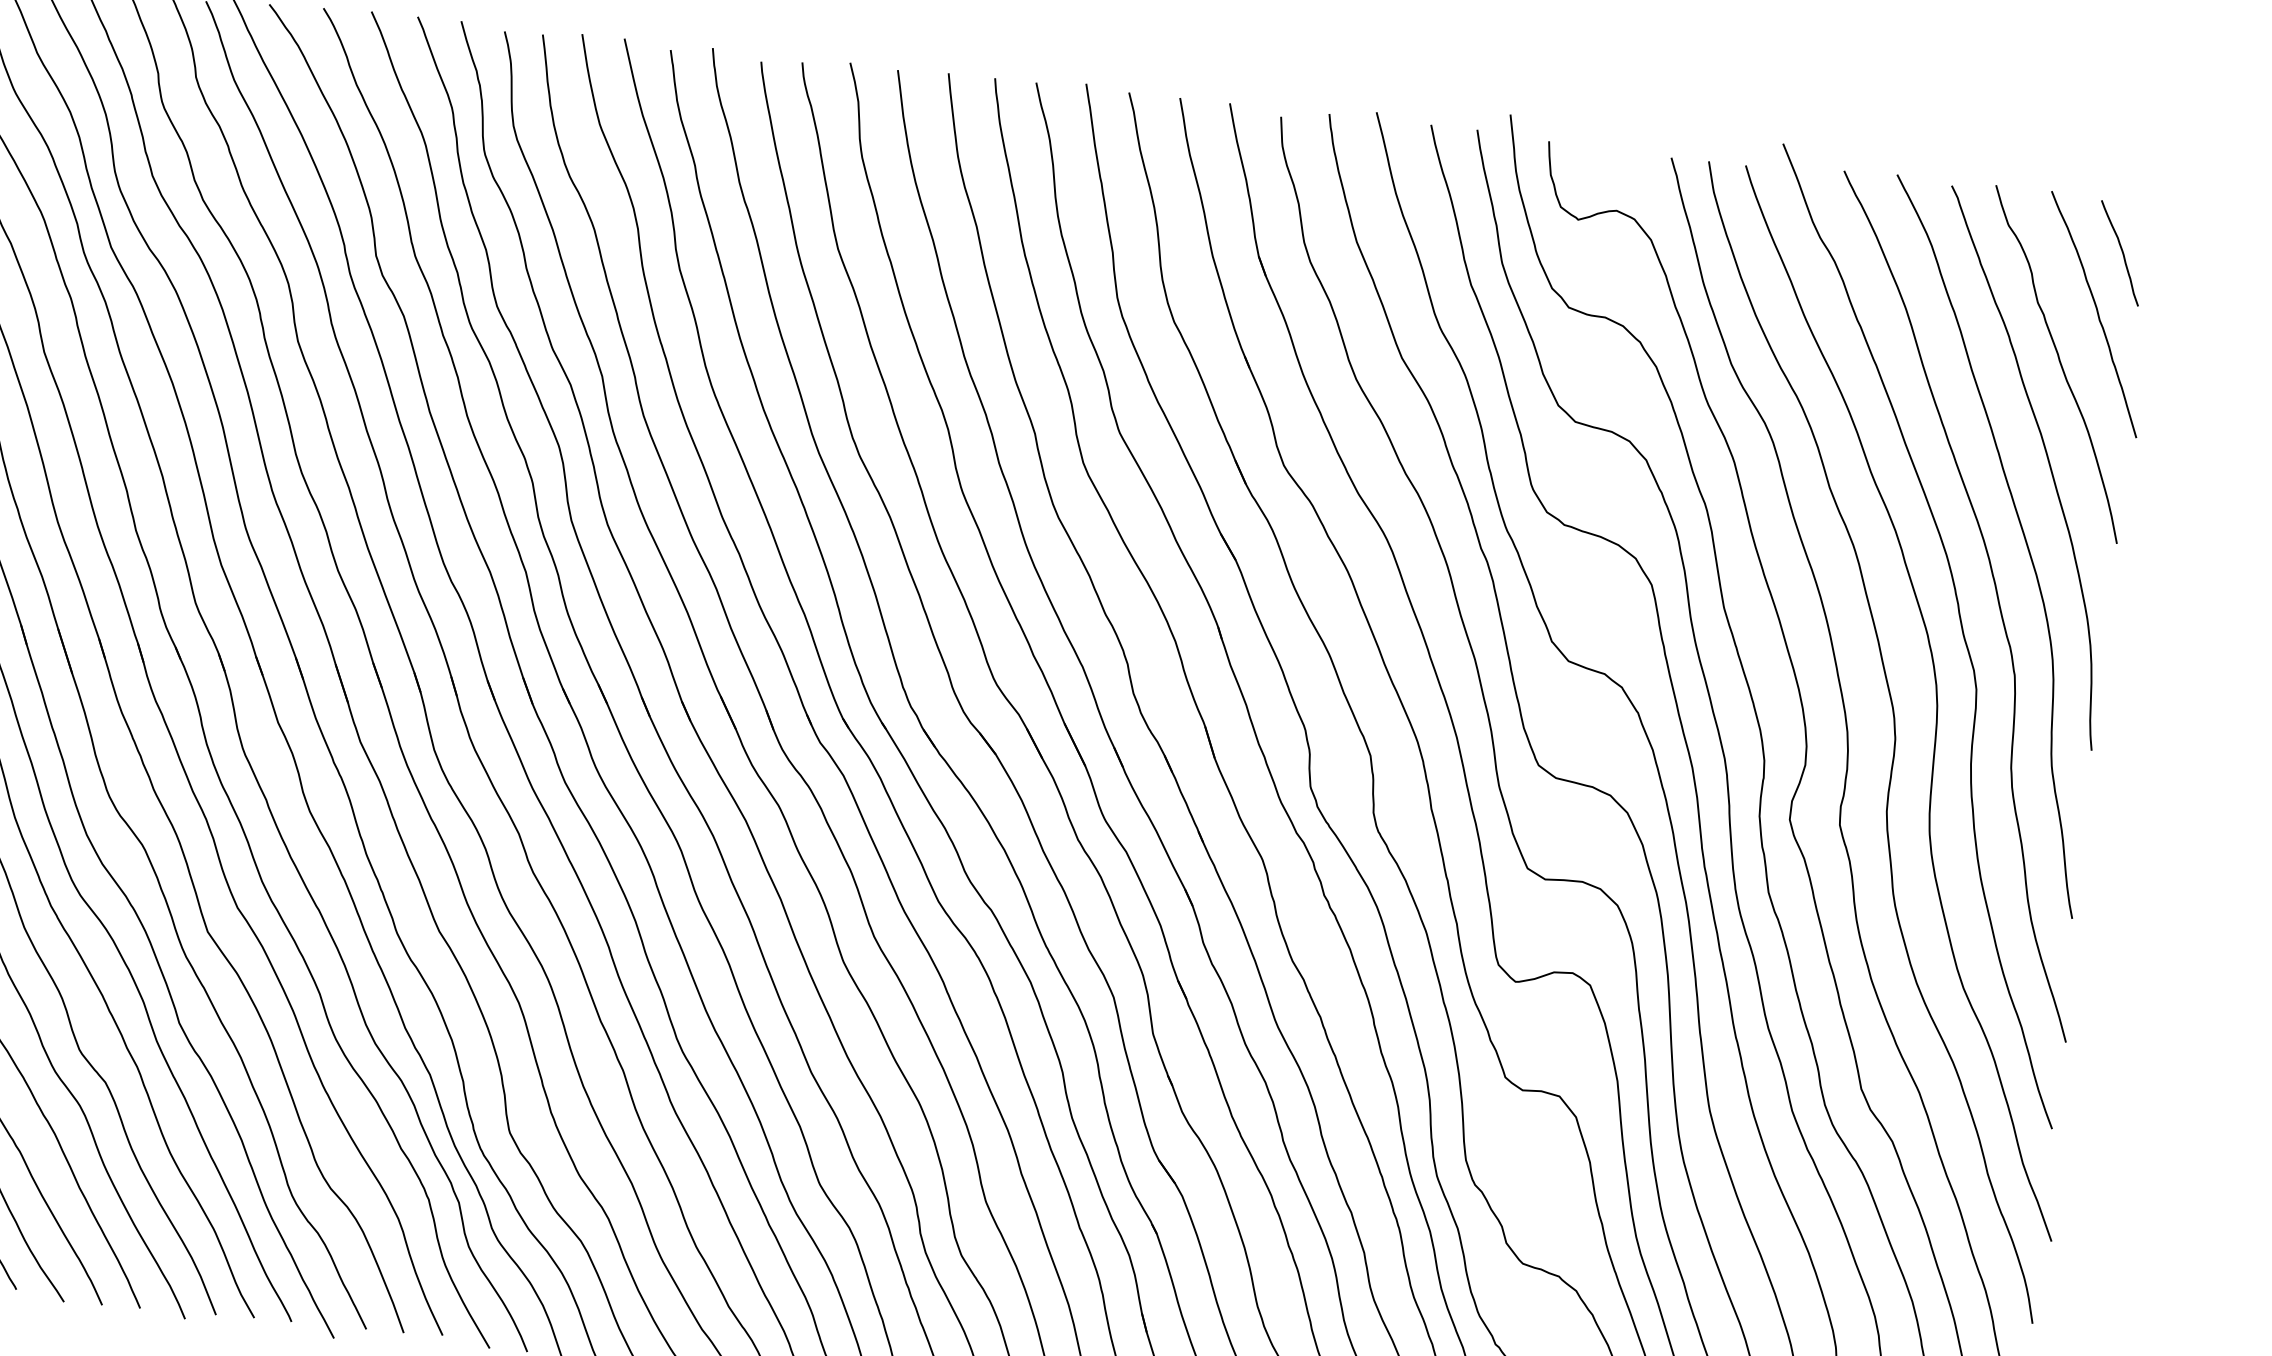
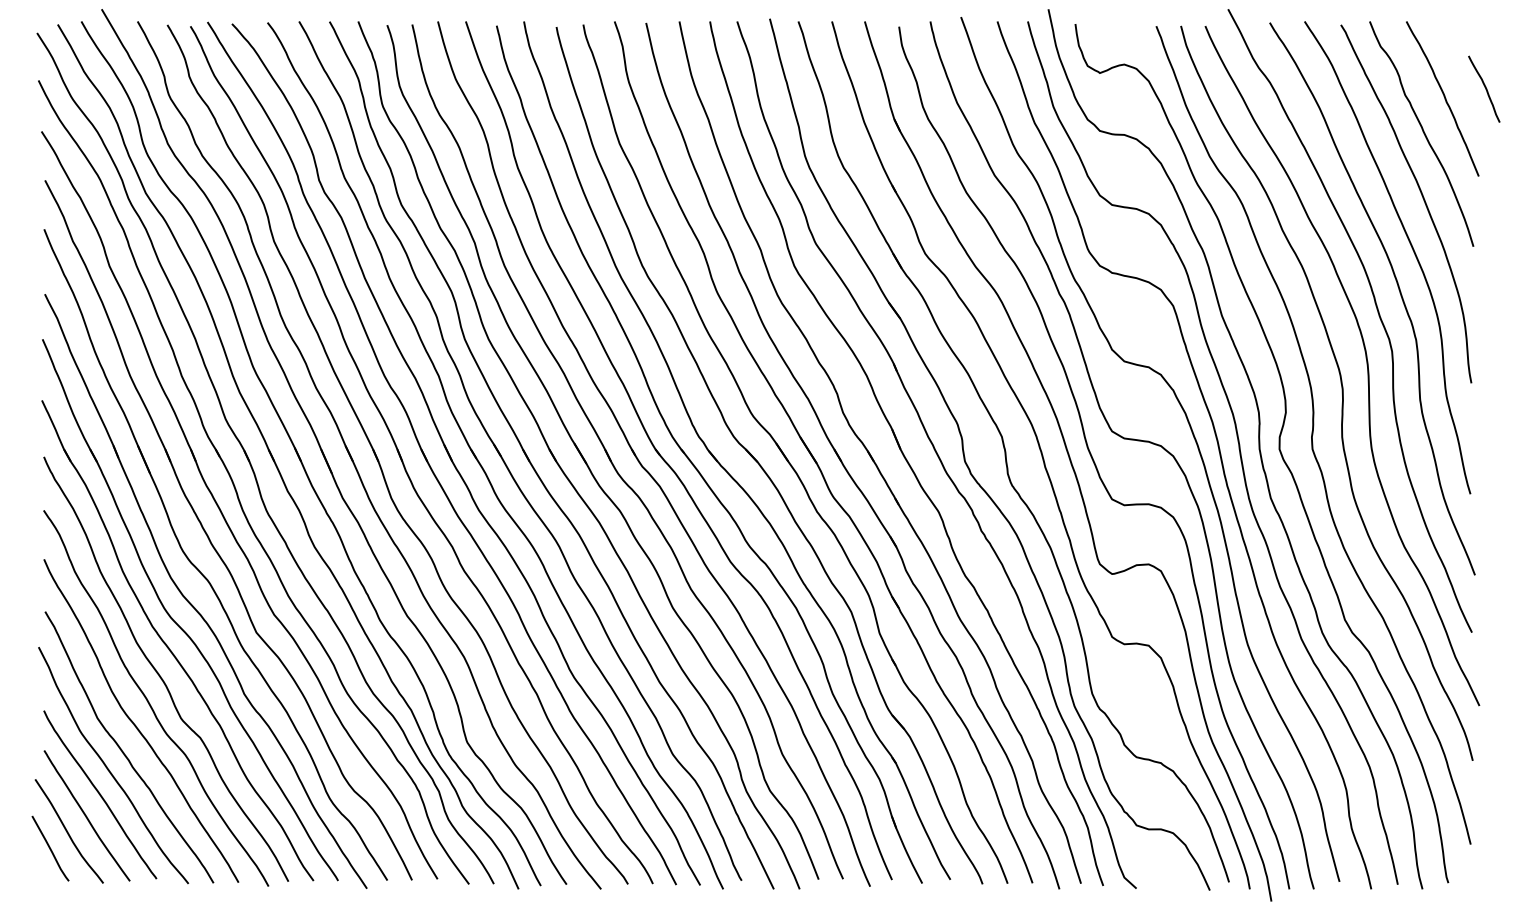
curve: (2120, 250) -> (1484, 87), moved

